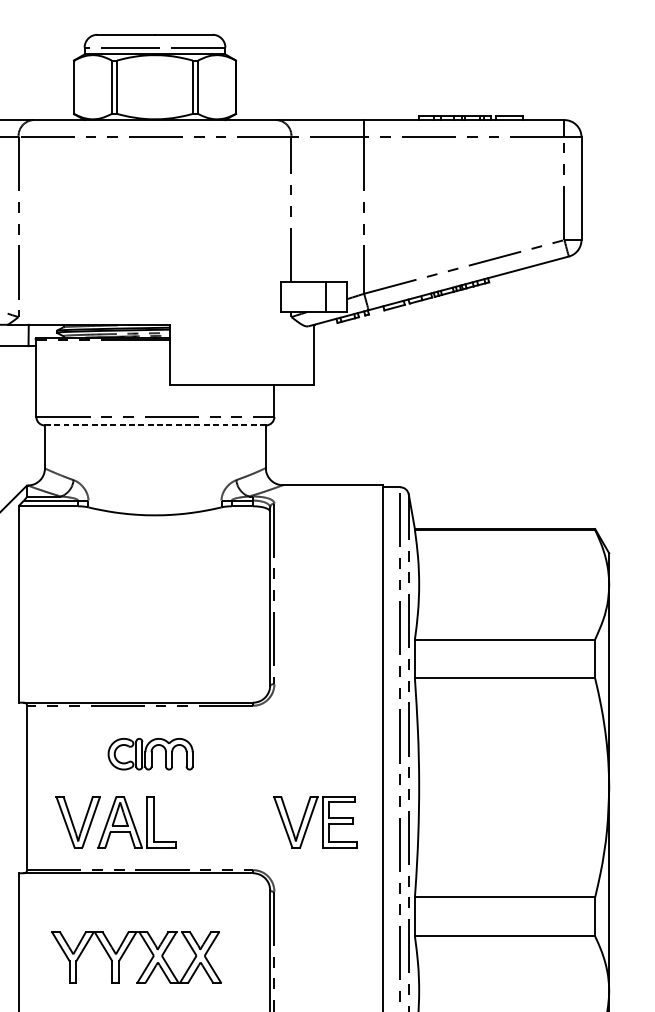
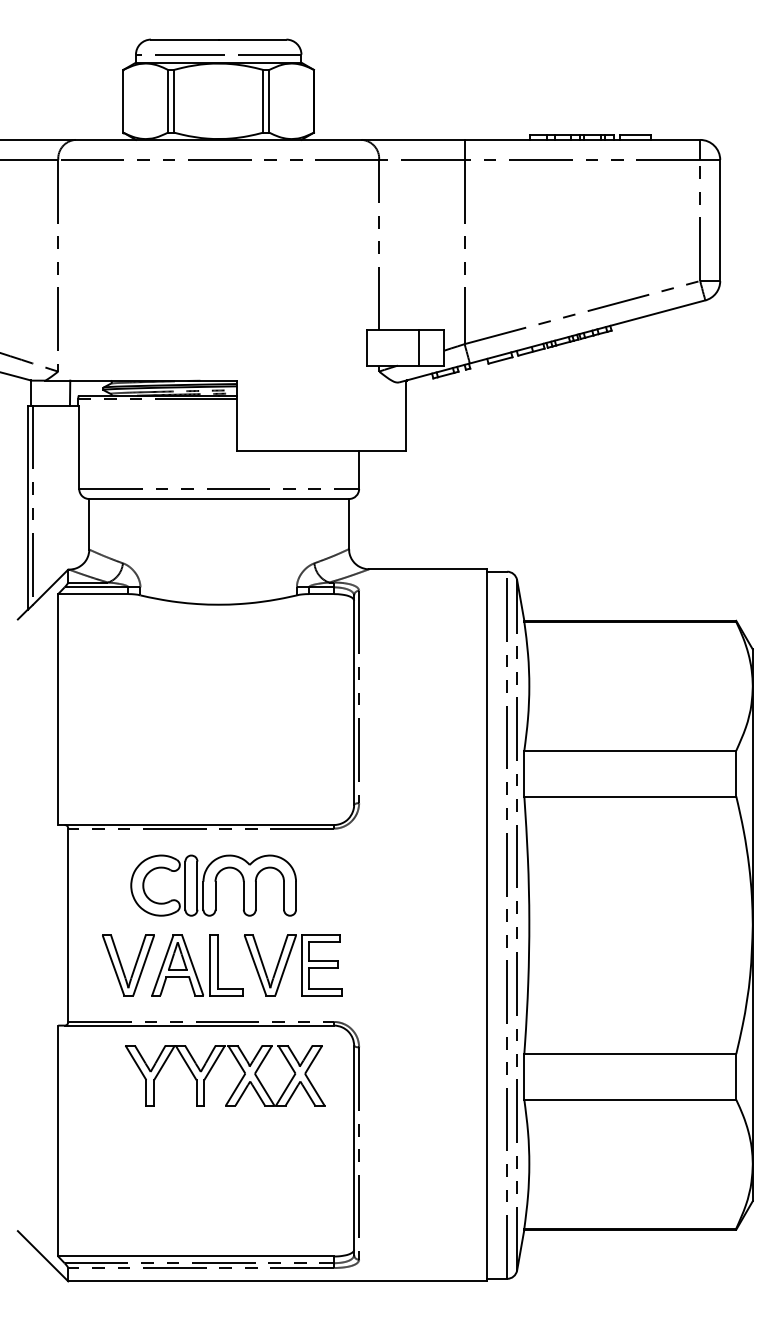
line: (155, 425) -> (219, 499), dashed -> solid
part: (150, 754) -> (213, 885), size x1.67
part: (310, 820) -> (287, 963), moved
part: (125, 951) -> (212, 1068), moved

